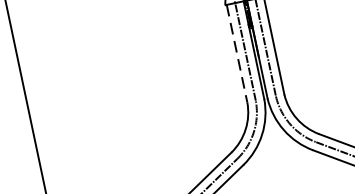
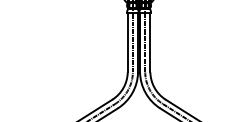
line: (236, 53) -> (127, 42), dashed -> solid

